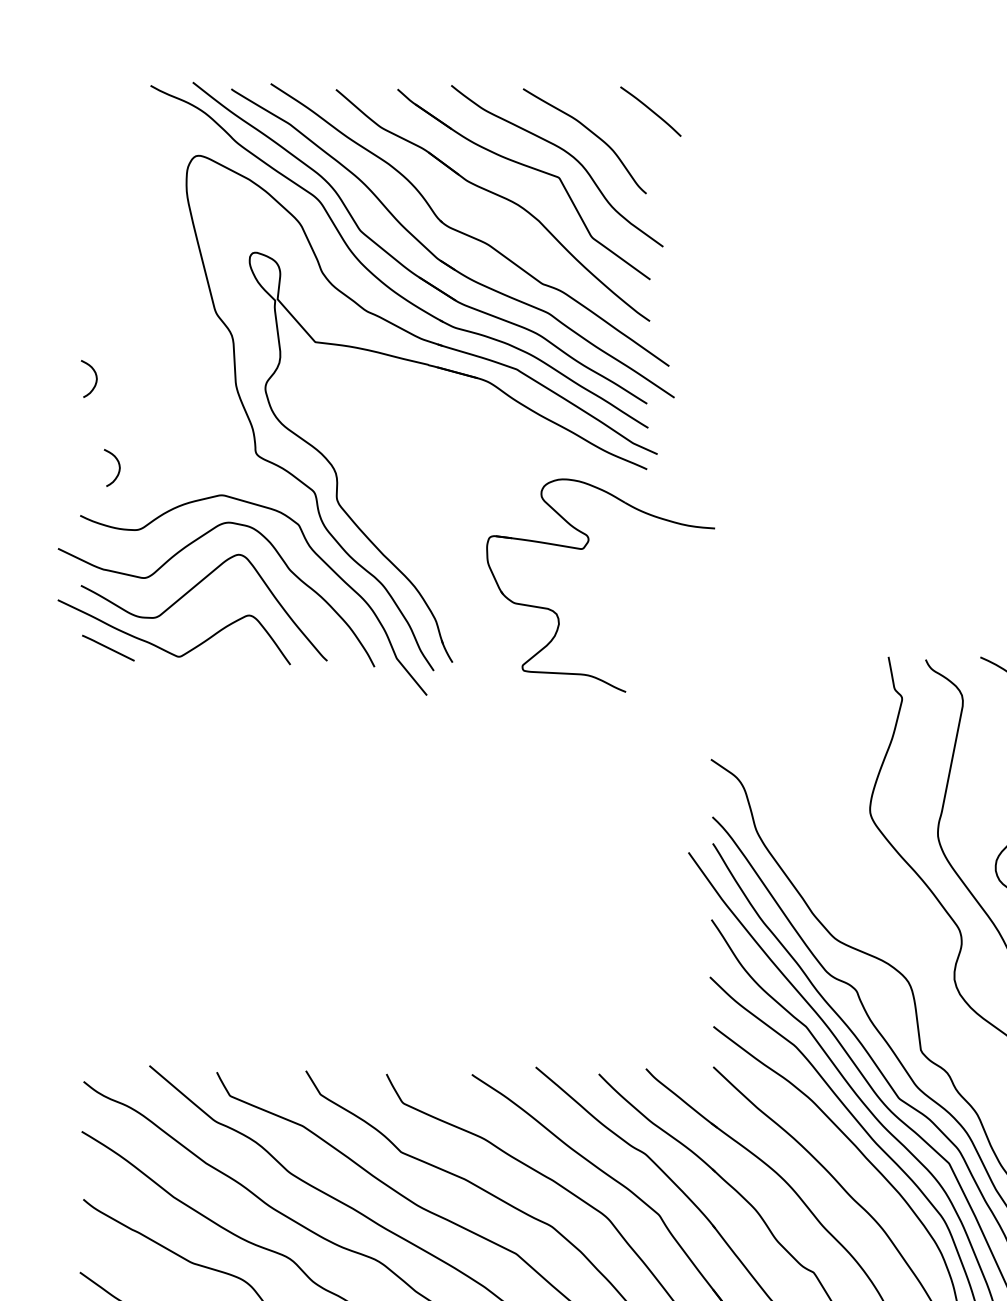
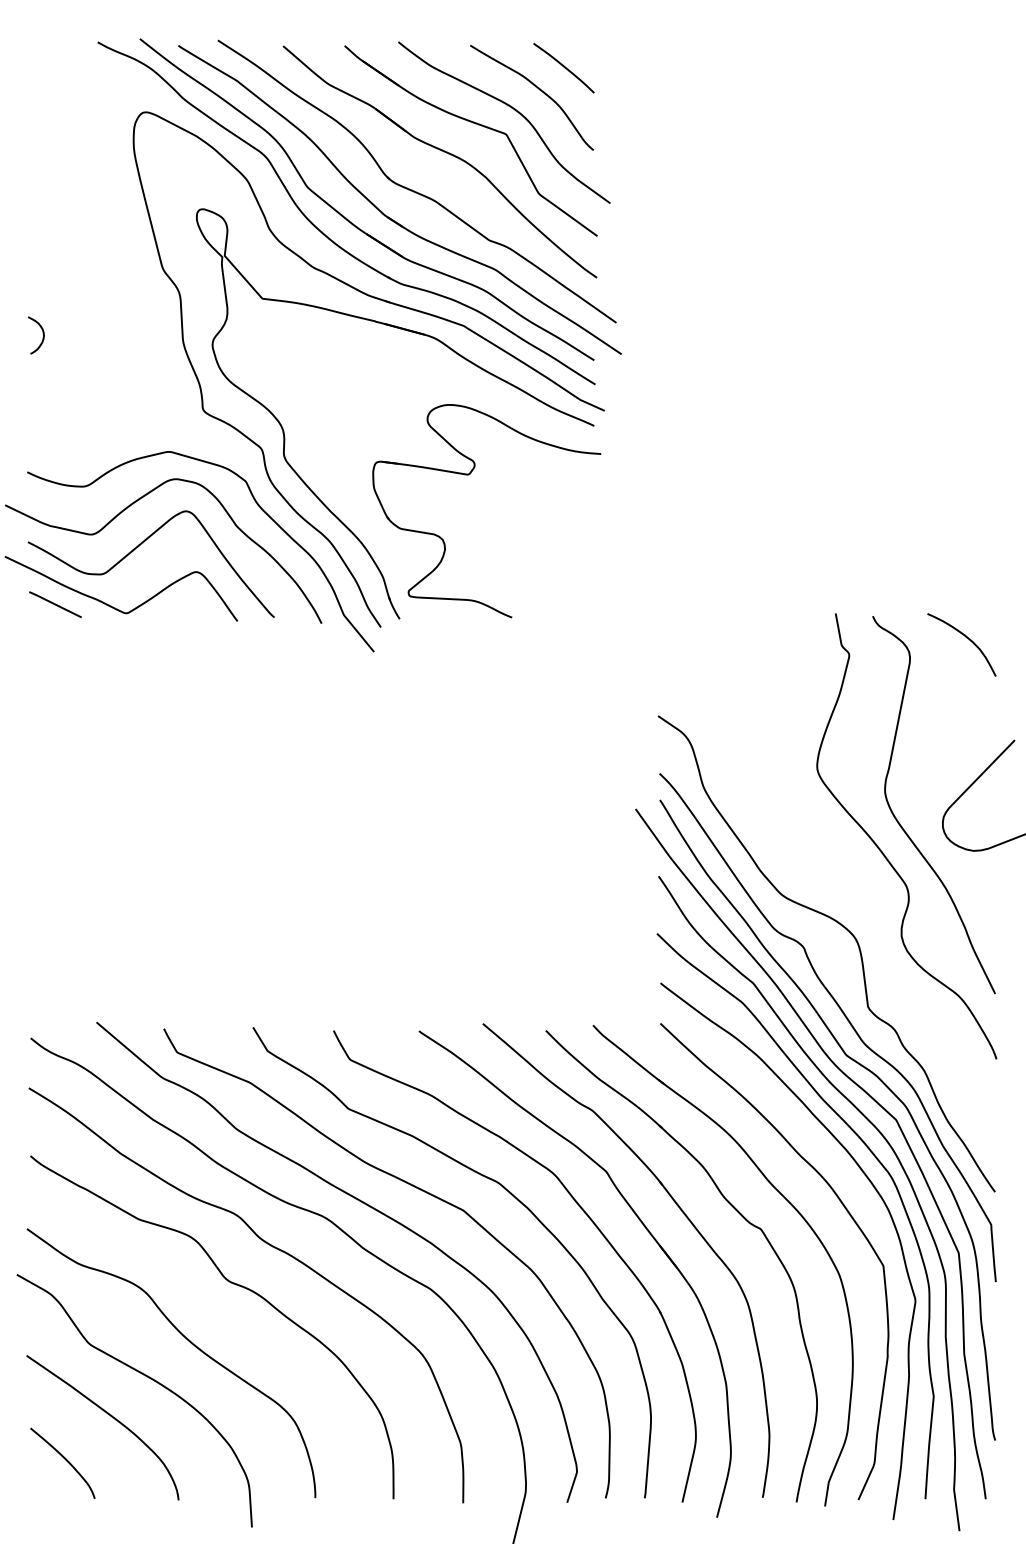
curve: (650, 110) -> (563, 67), moved
curve: (118, 465) -> (65, 422), removed
part: (582, 549) -> (468, 475), moved

